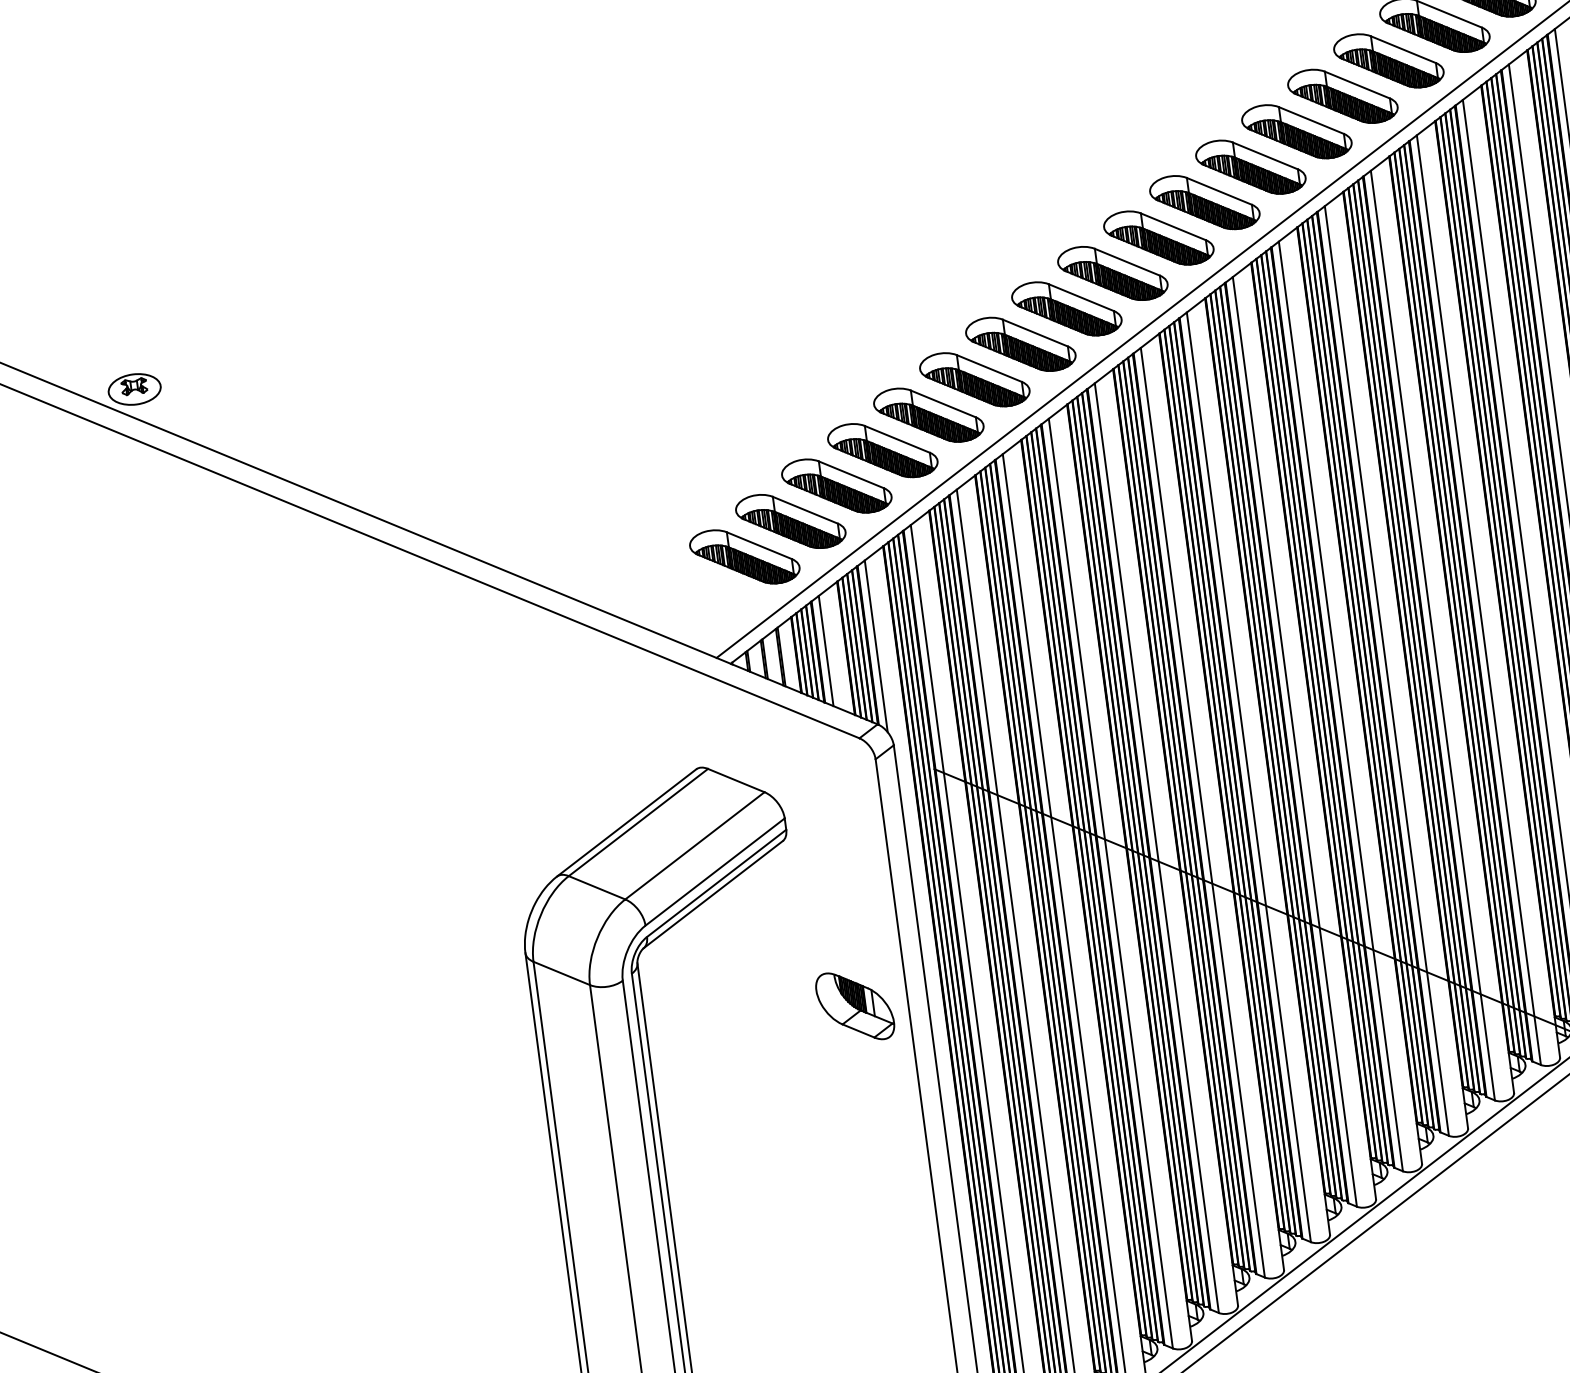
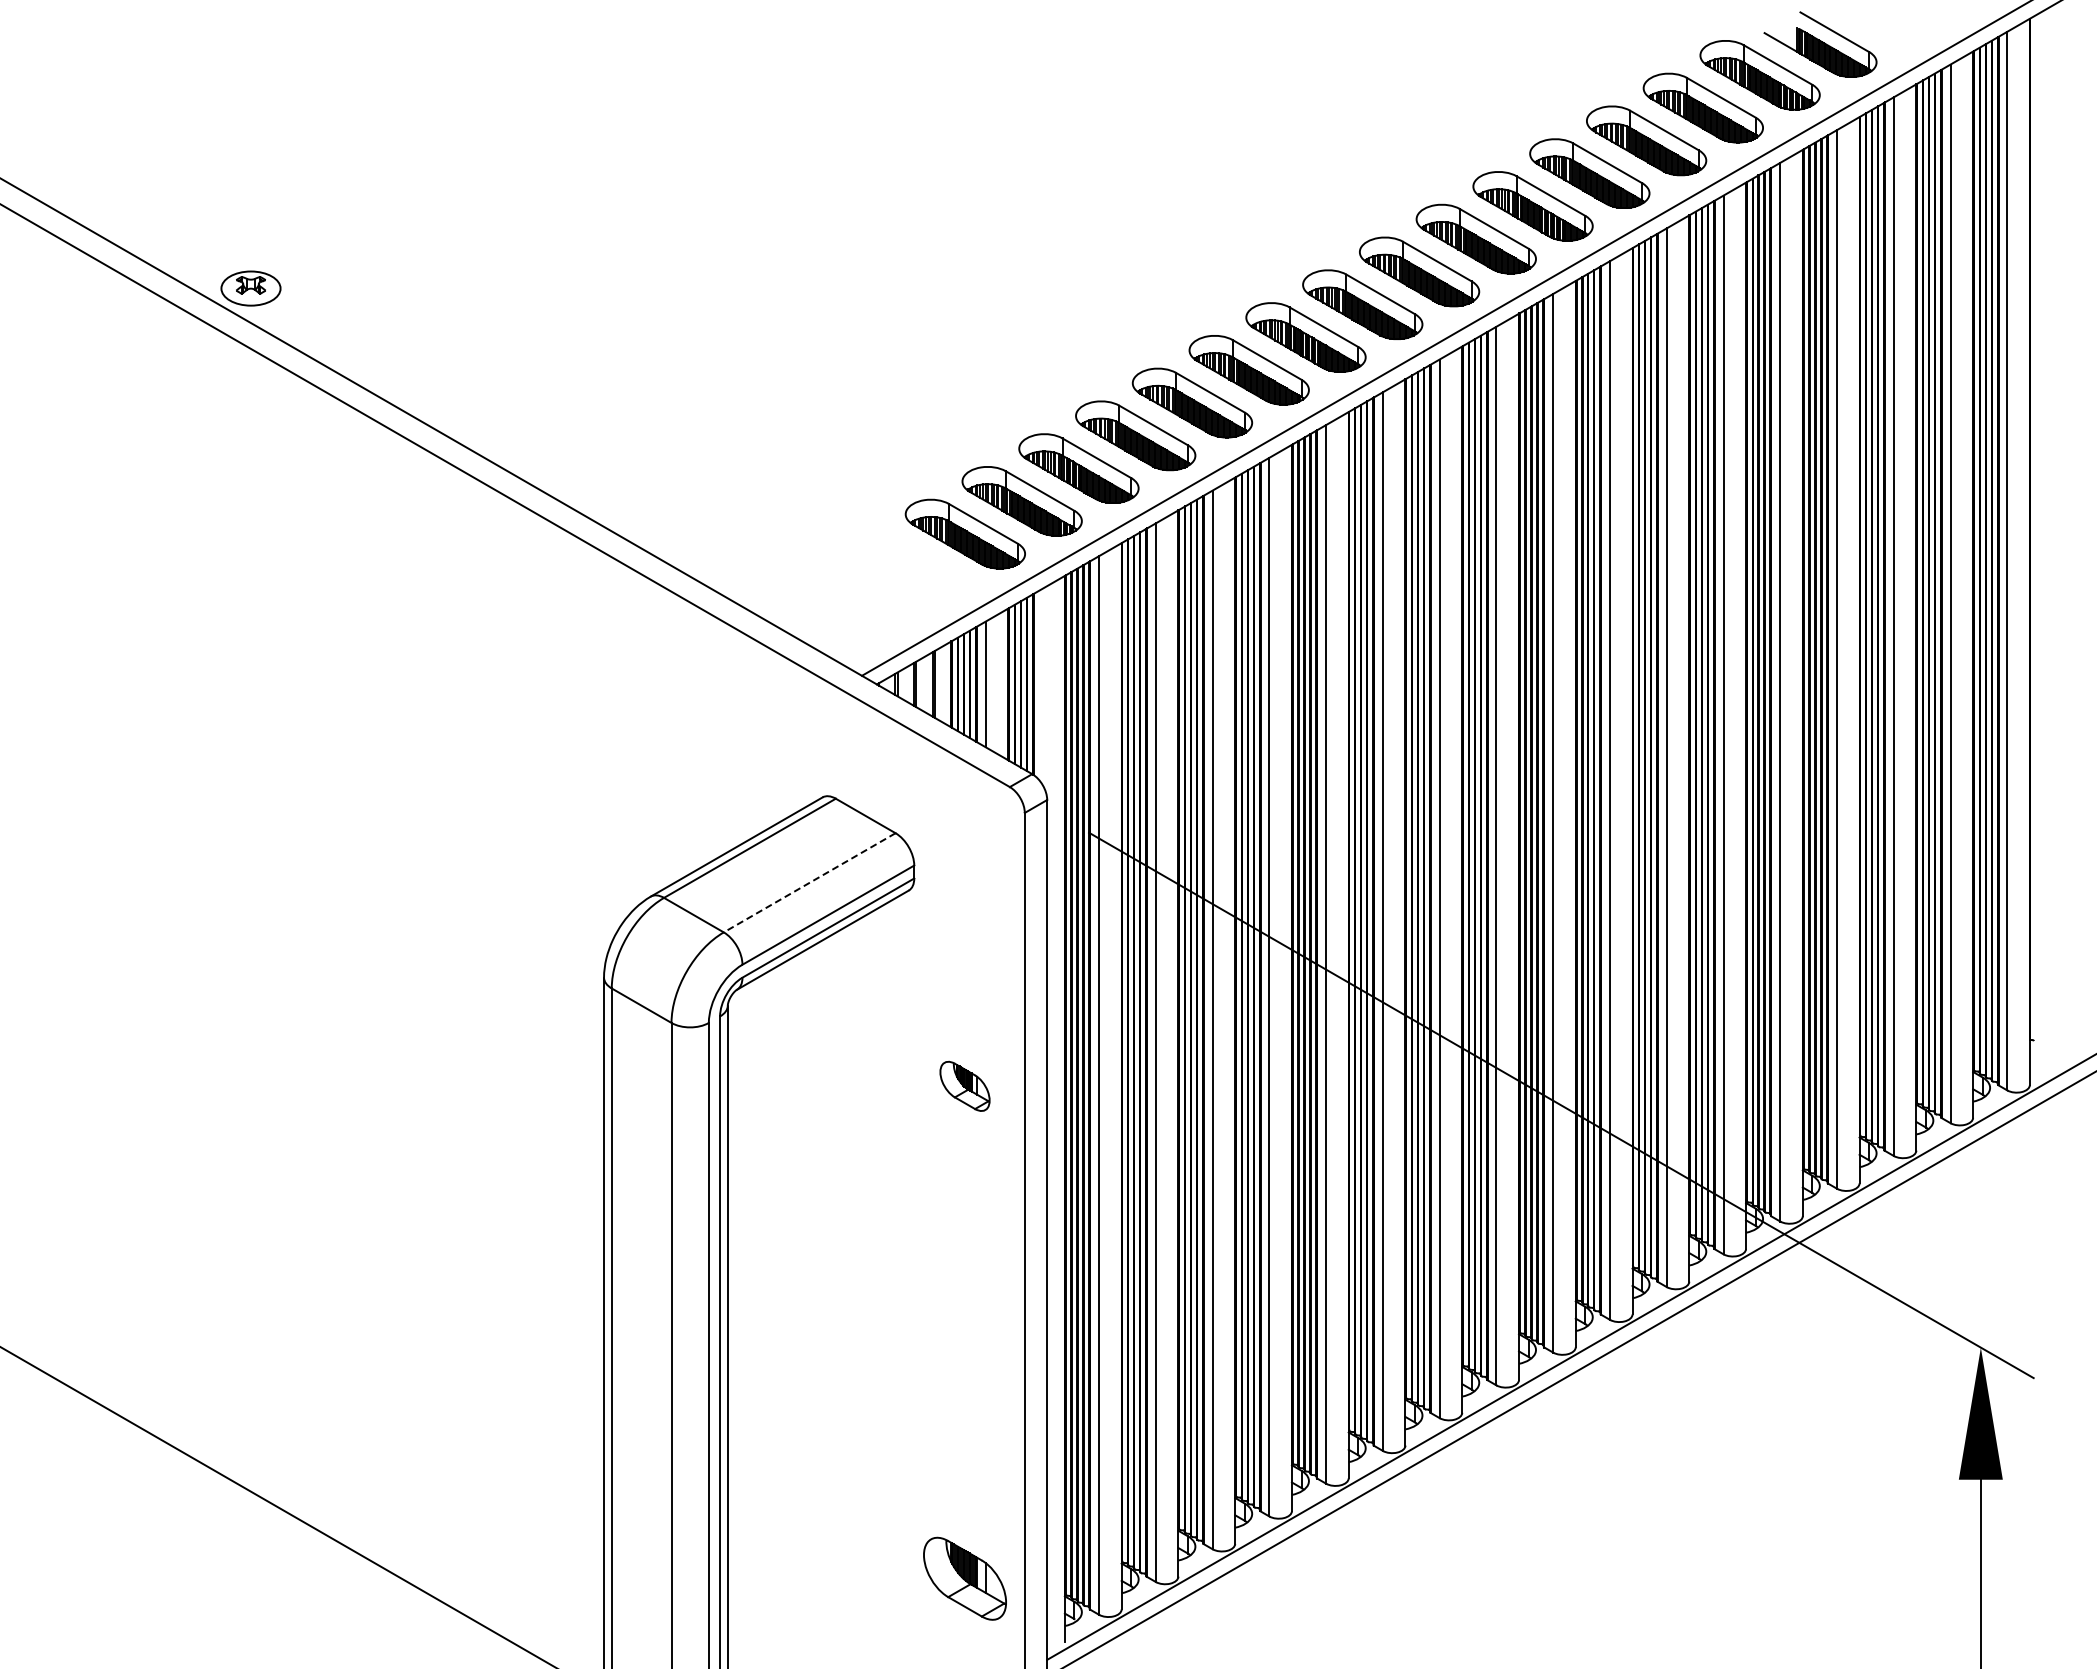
part: (744, 556) -> (908, 566), removed
line: (876, 646) -> (1042, 686), removed
line: (694, 846) -> (809, 883), solid -> dashed
part: (854, 1006) -> (964, 1086), size x0.6

